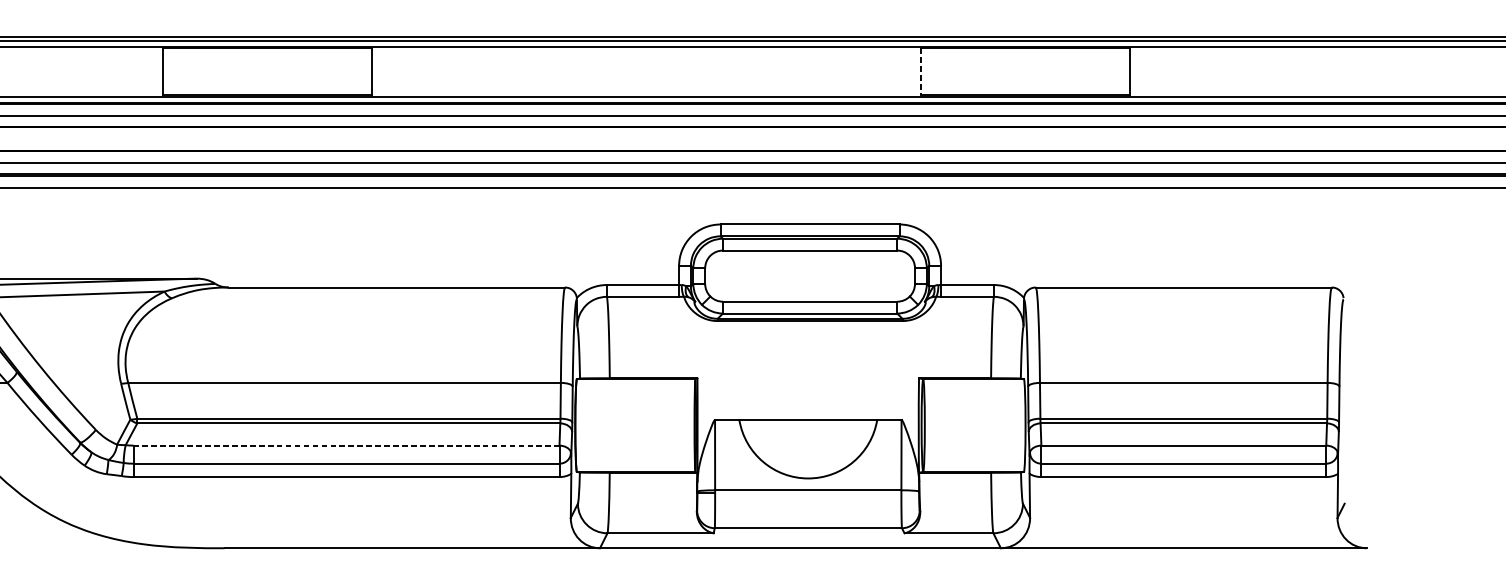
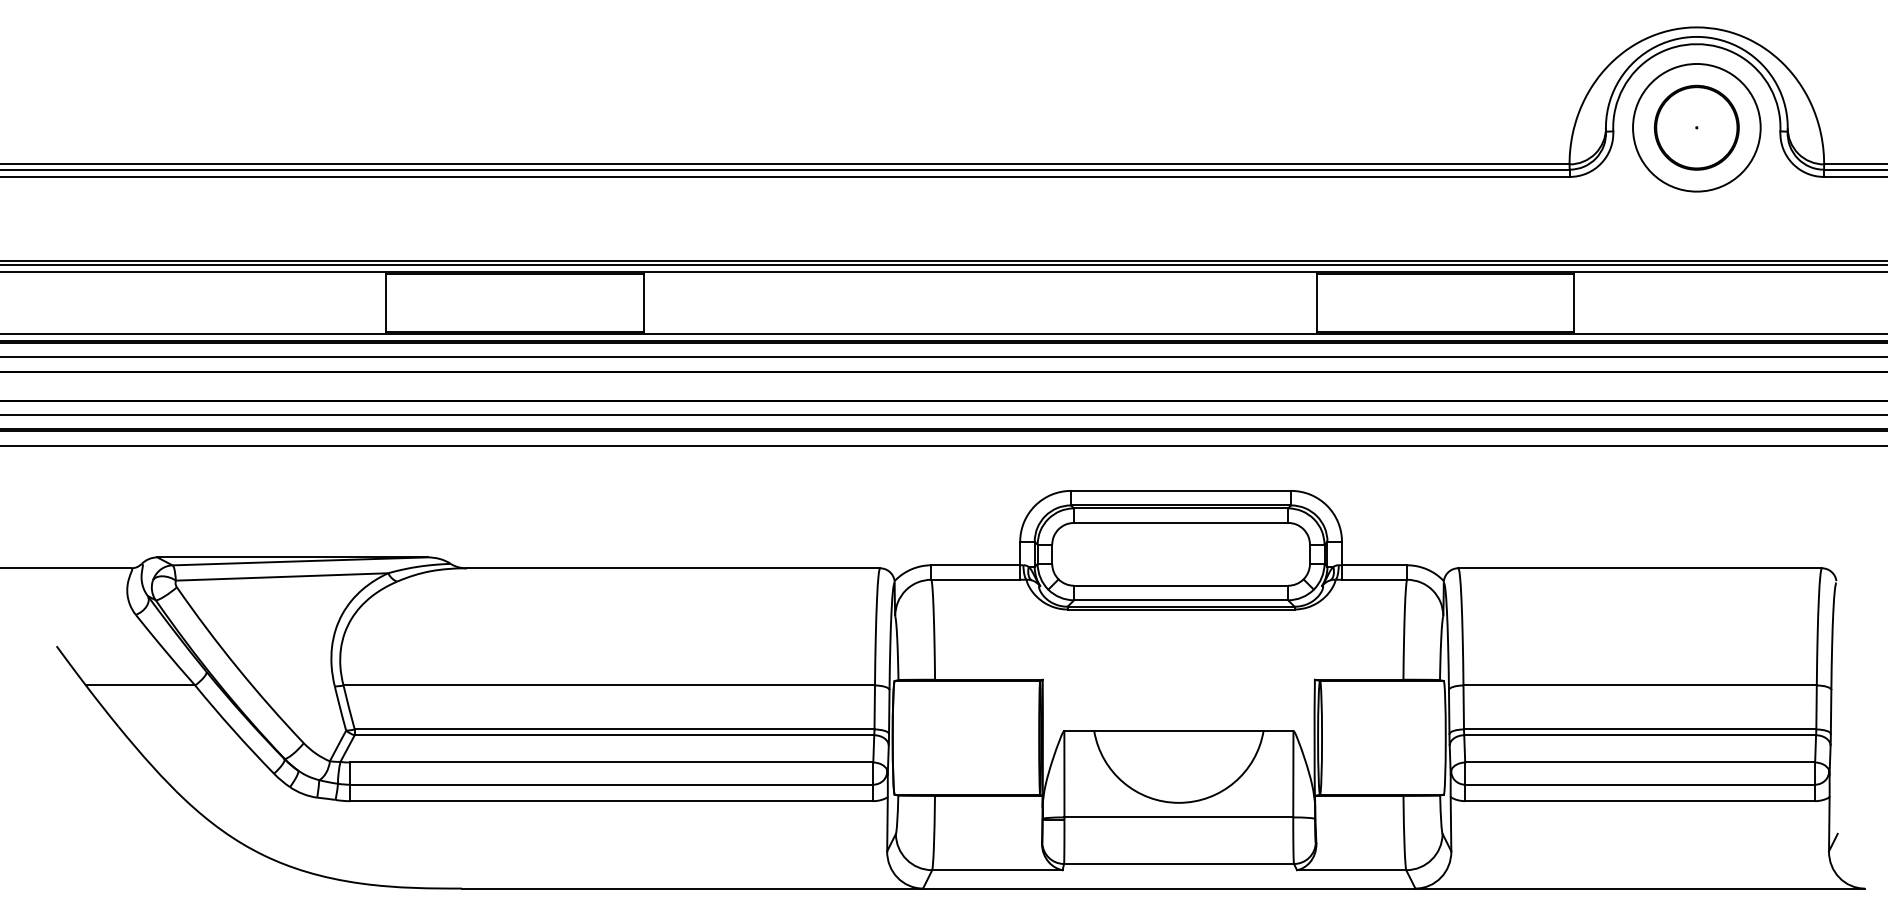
line: (920, 71) -> (1316, 303), dashed -> solid
line: (346, 445) -> (611, 762), dashed -> solid

